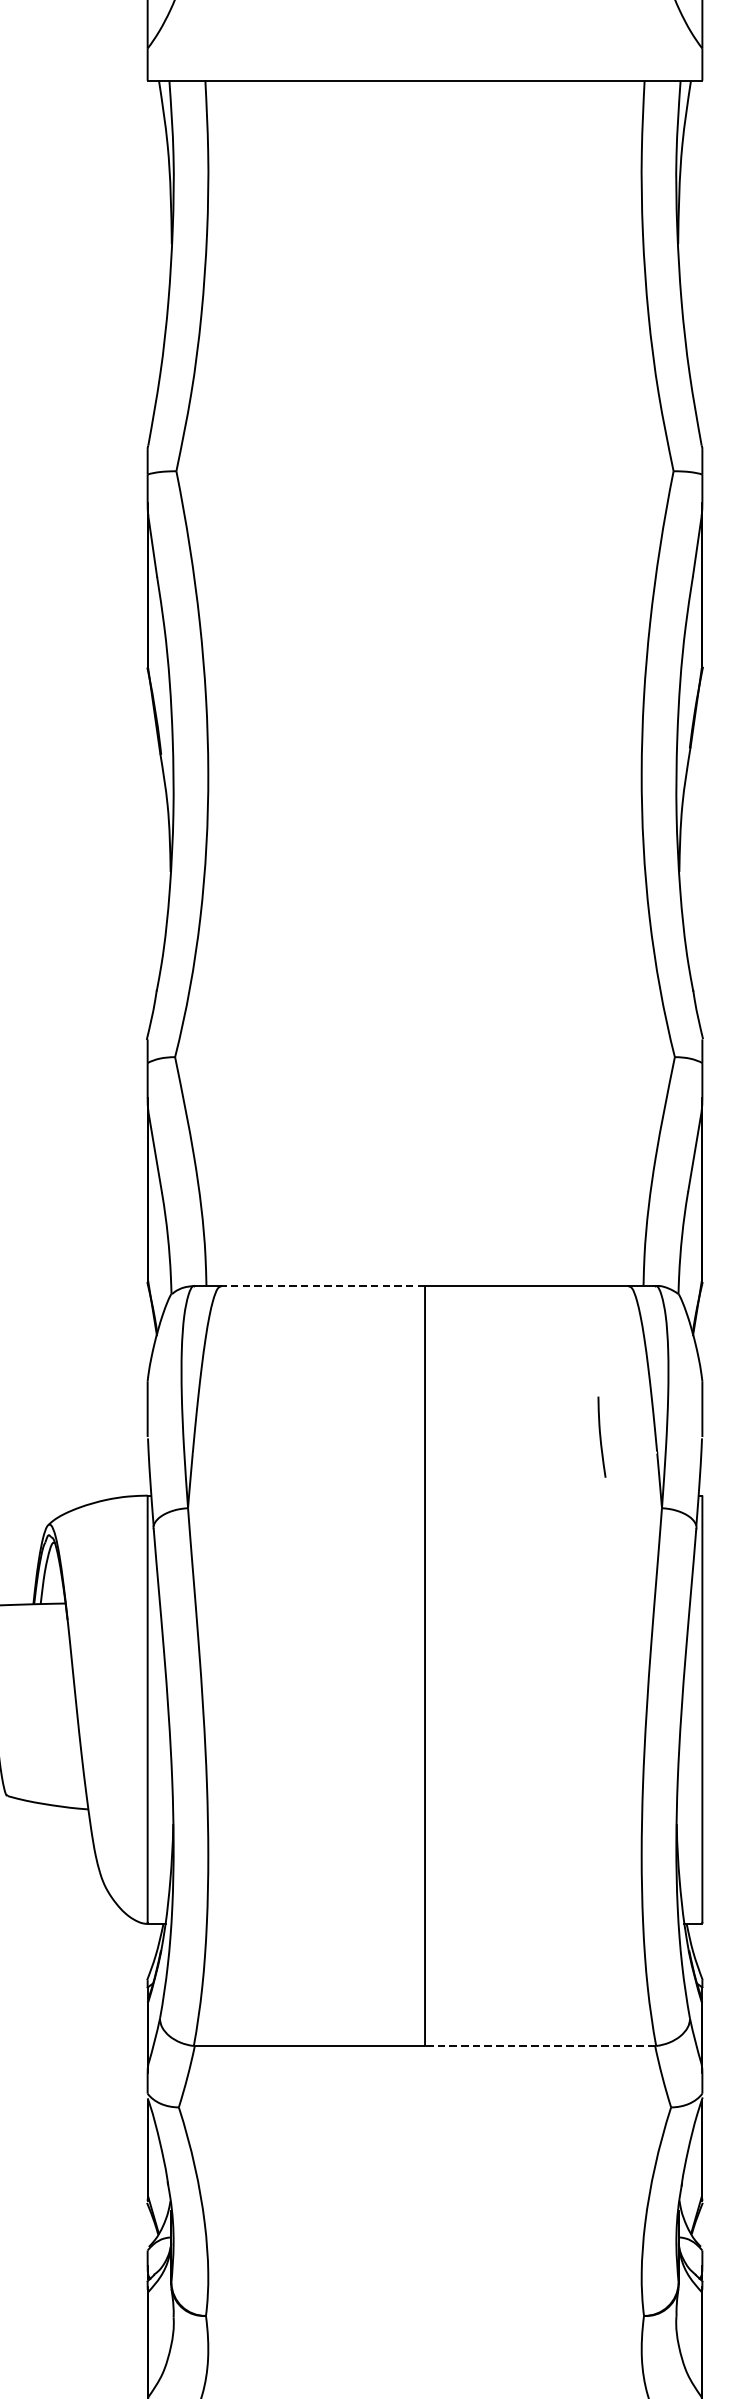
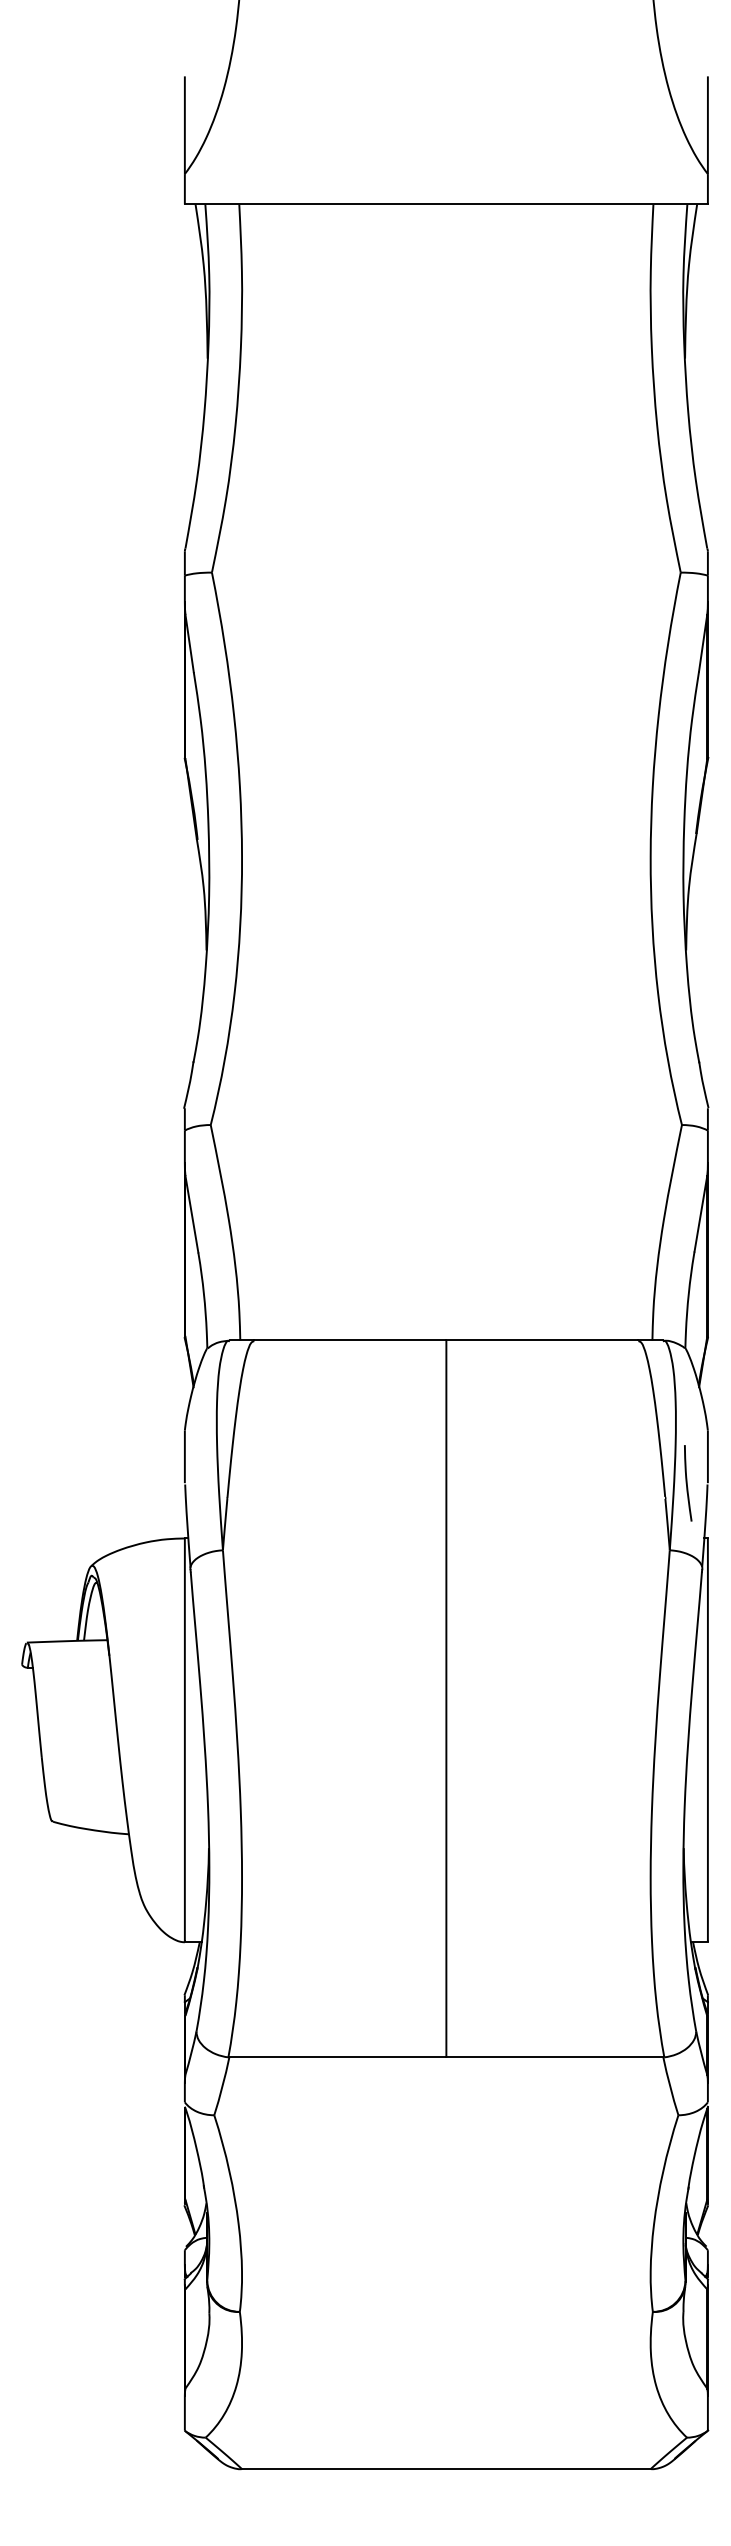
line: (322, 1285) -> (349, 1340), dashed -> solid
curve: (601, 1437) -> (687, 1483), moved
line: (539, 2046) -> (554, 2057), dashed -> solid

